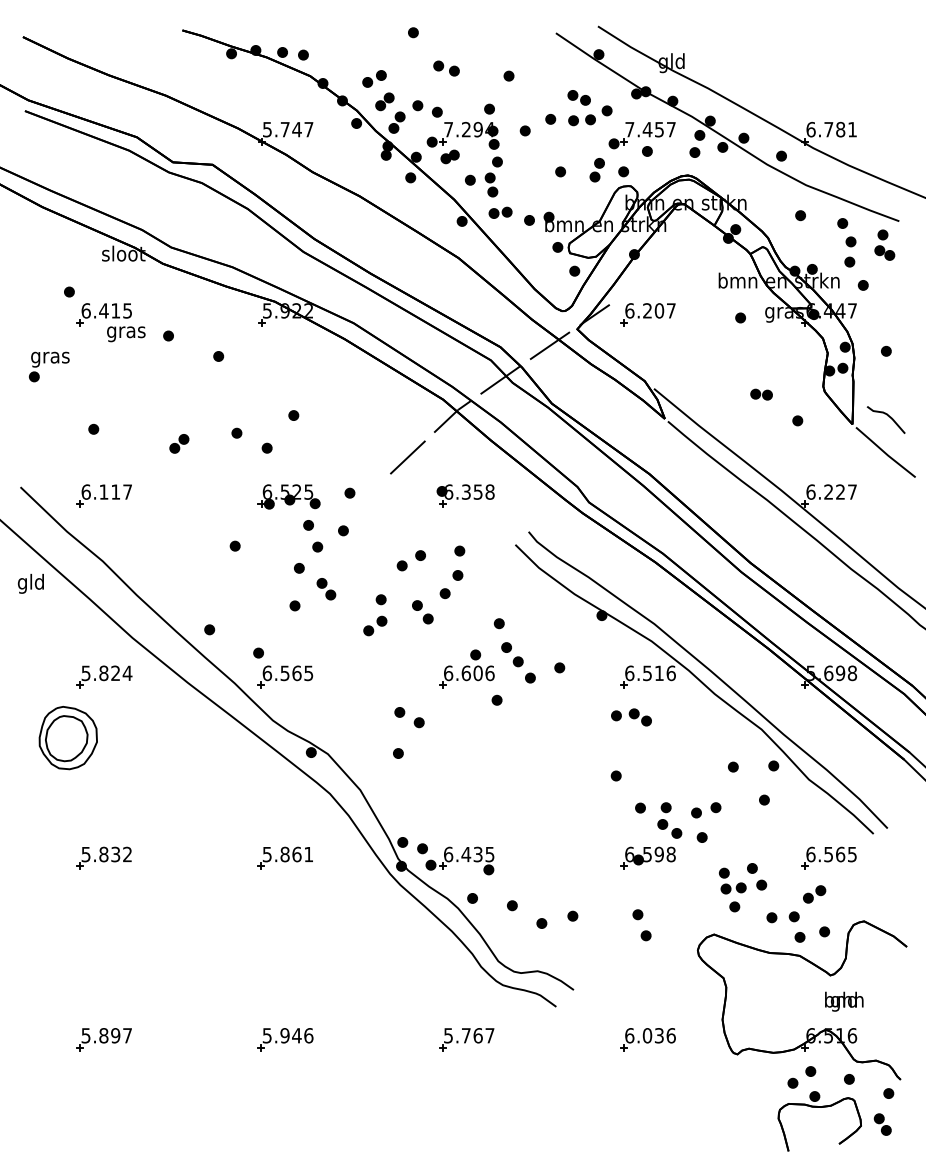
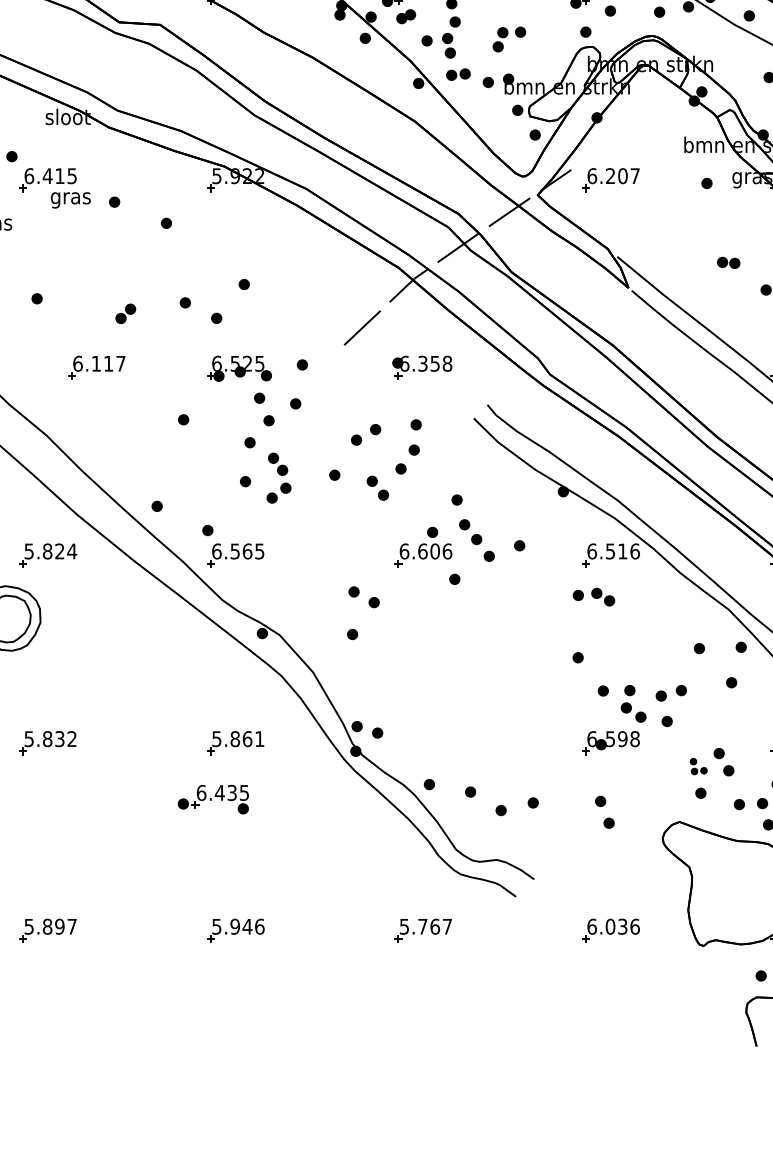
part: (596, 170) -> (499, 40), moved
part: (103, 495) -> (95, 367), moved
part: (375, 625) -> (279, 492), moved
part: (459, 860) -> (212, 799), moved
part: (732, 880) -> (698, 765), size x0.6

